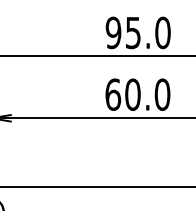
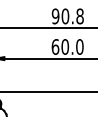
text: (147, 33) -> (72, 16), 95.0 -> 90.8

